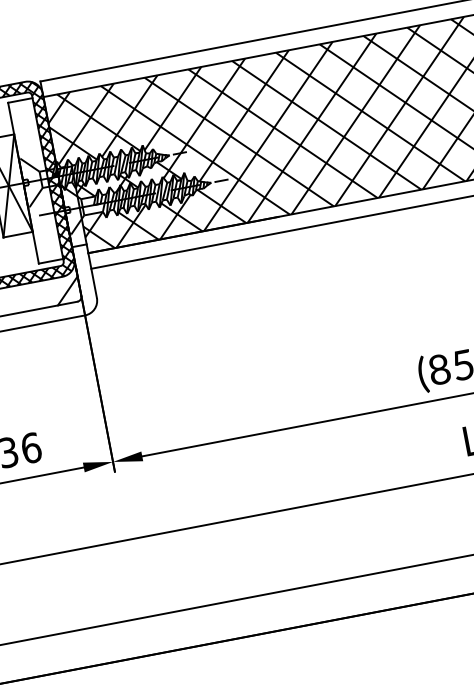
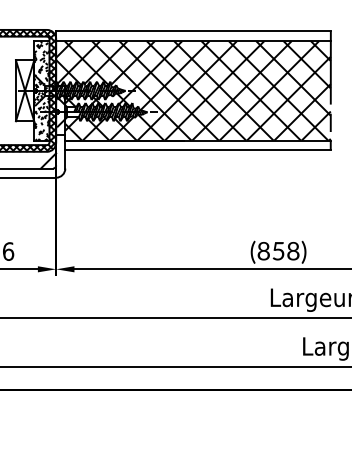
hatch: (34, 180) -> (41, 90), added

